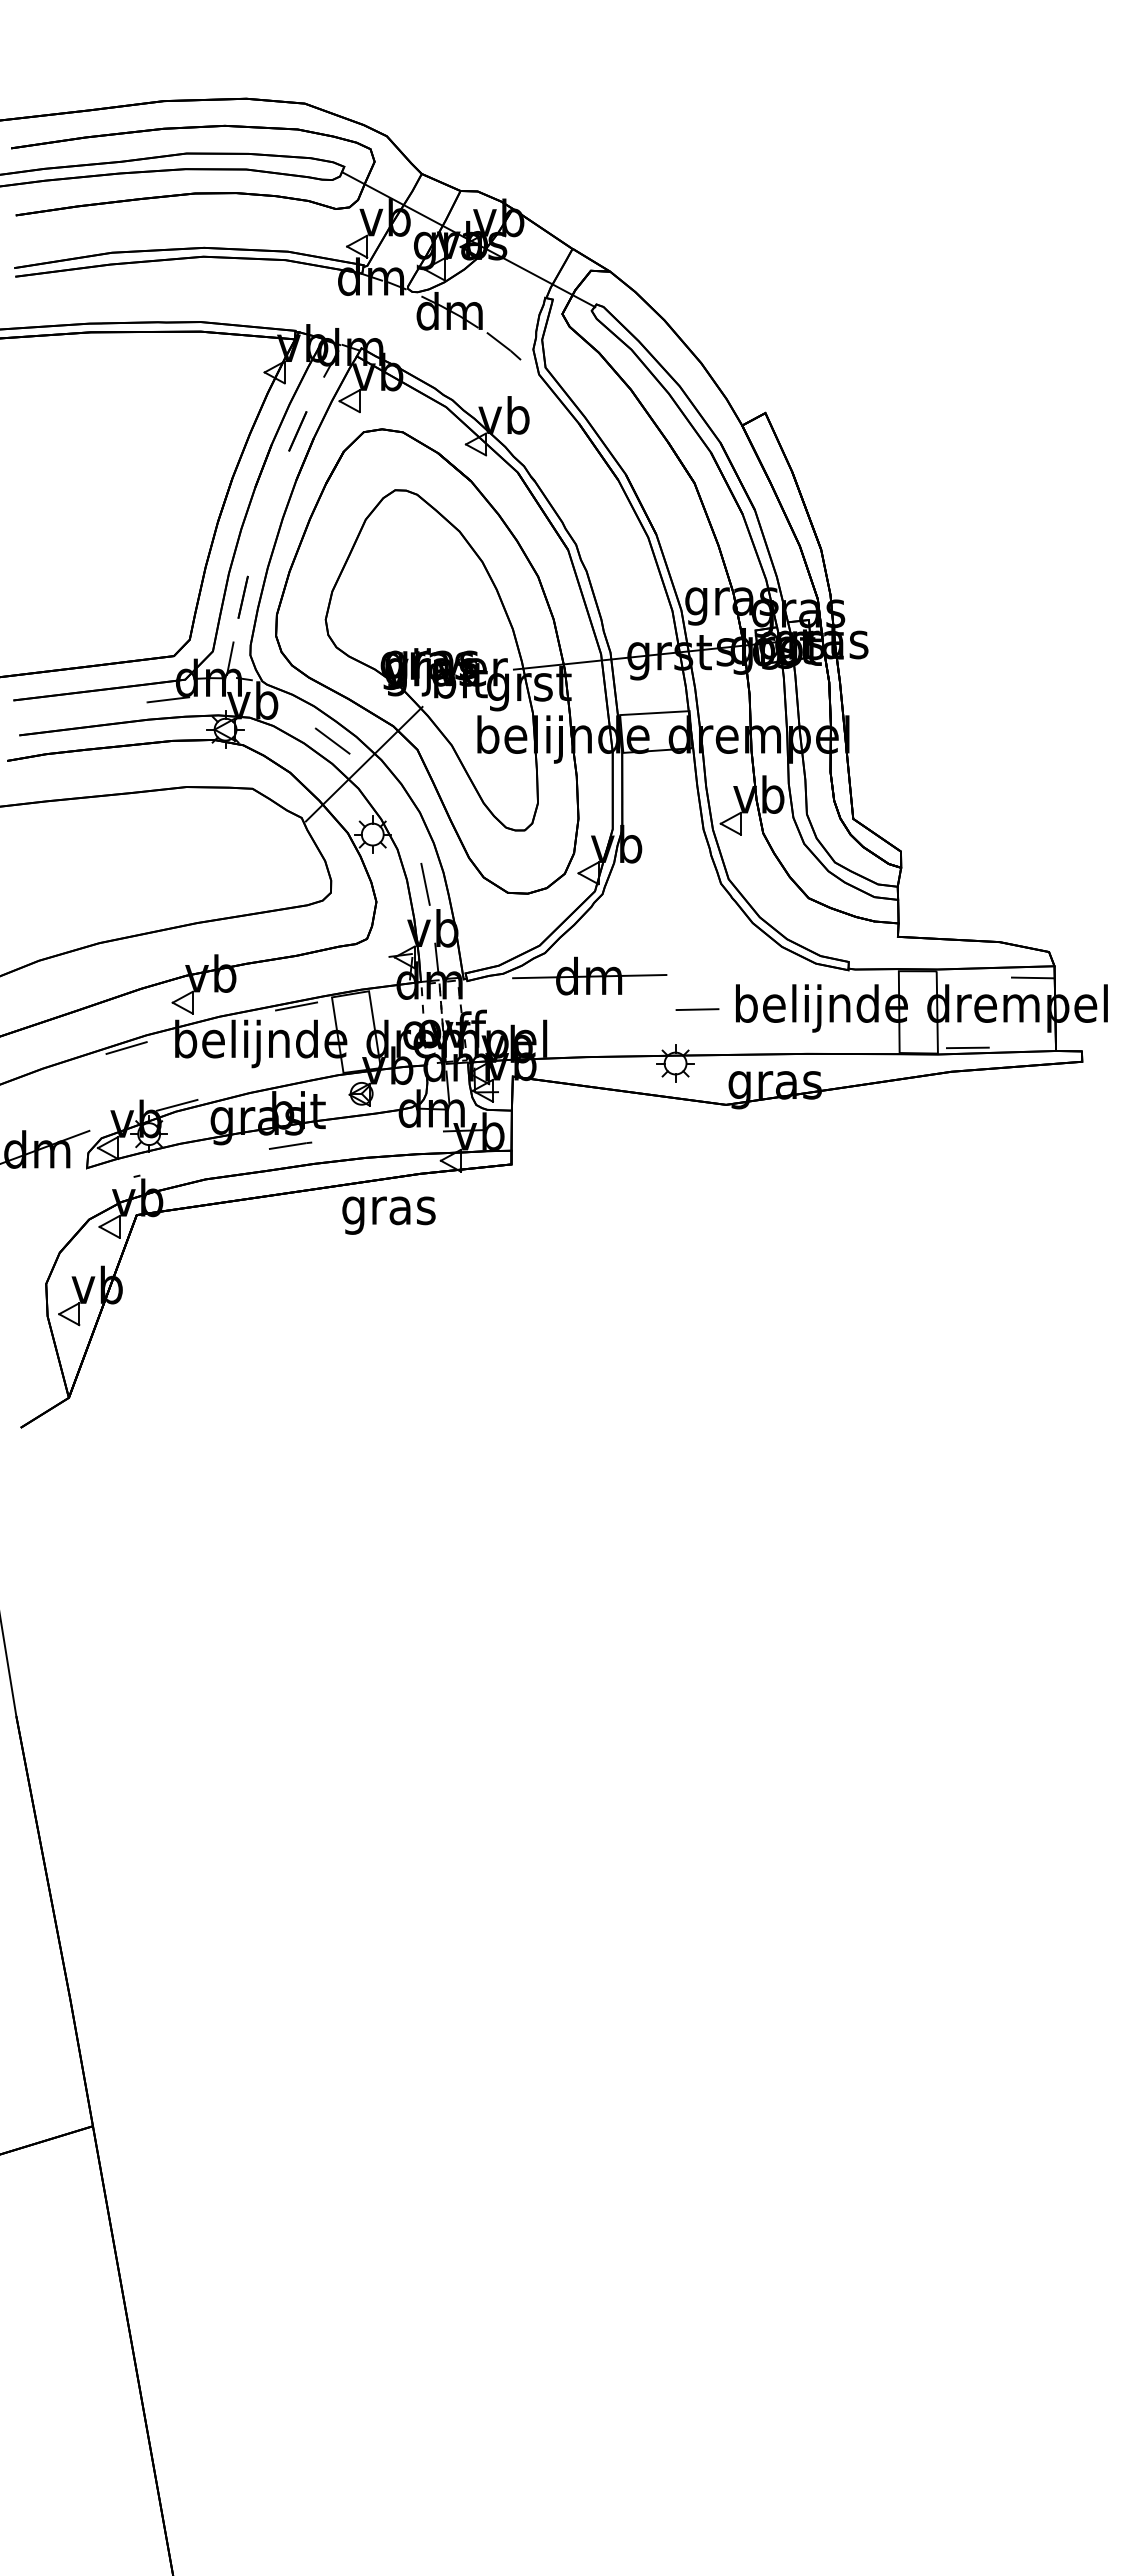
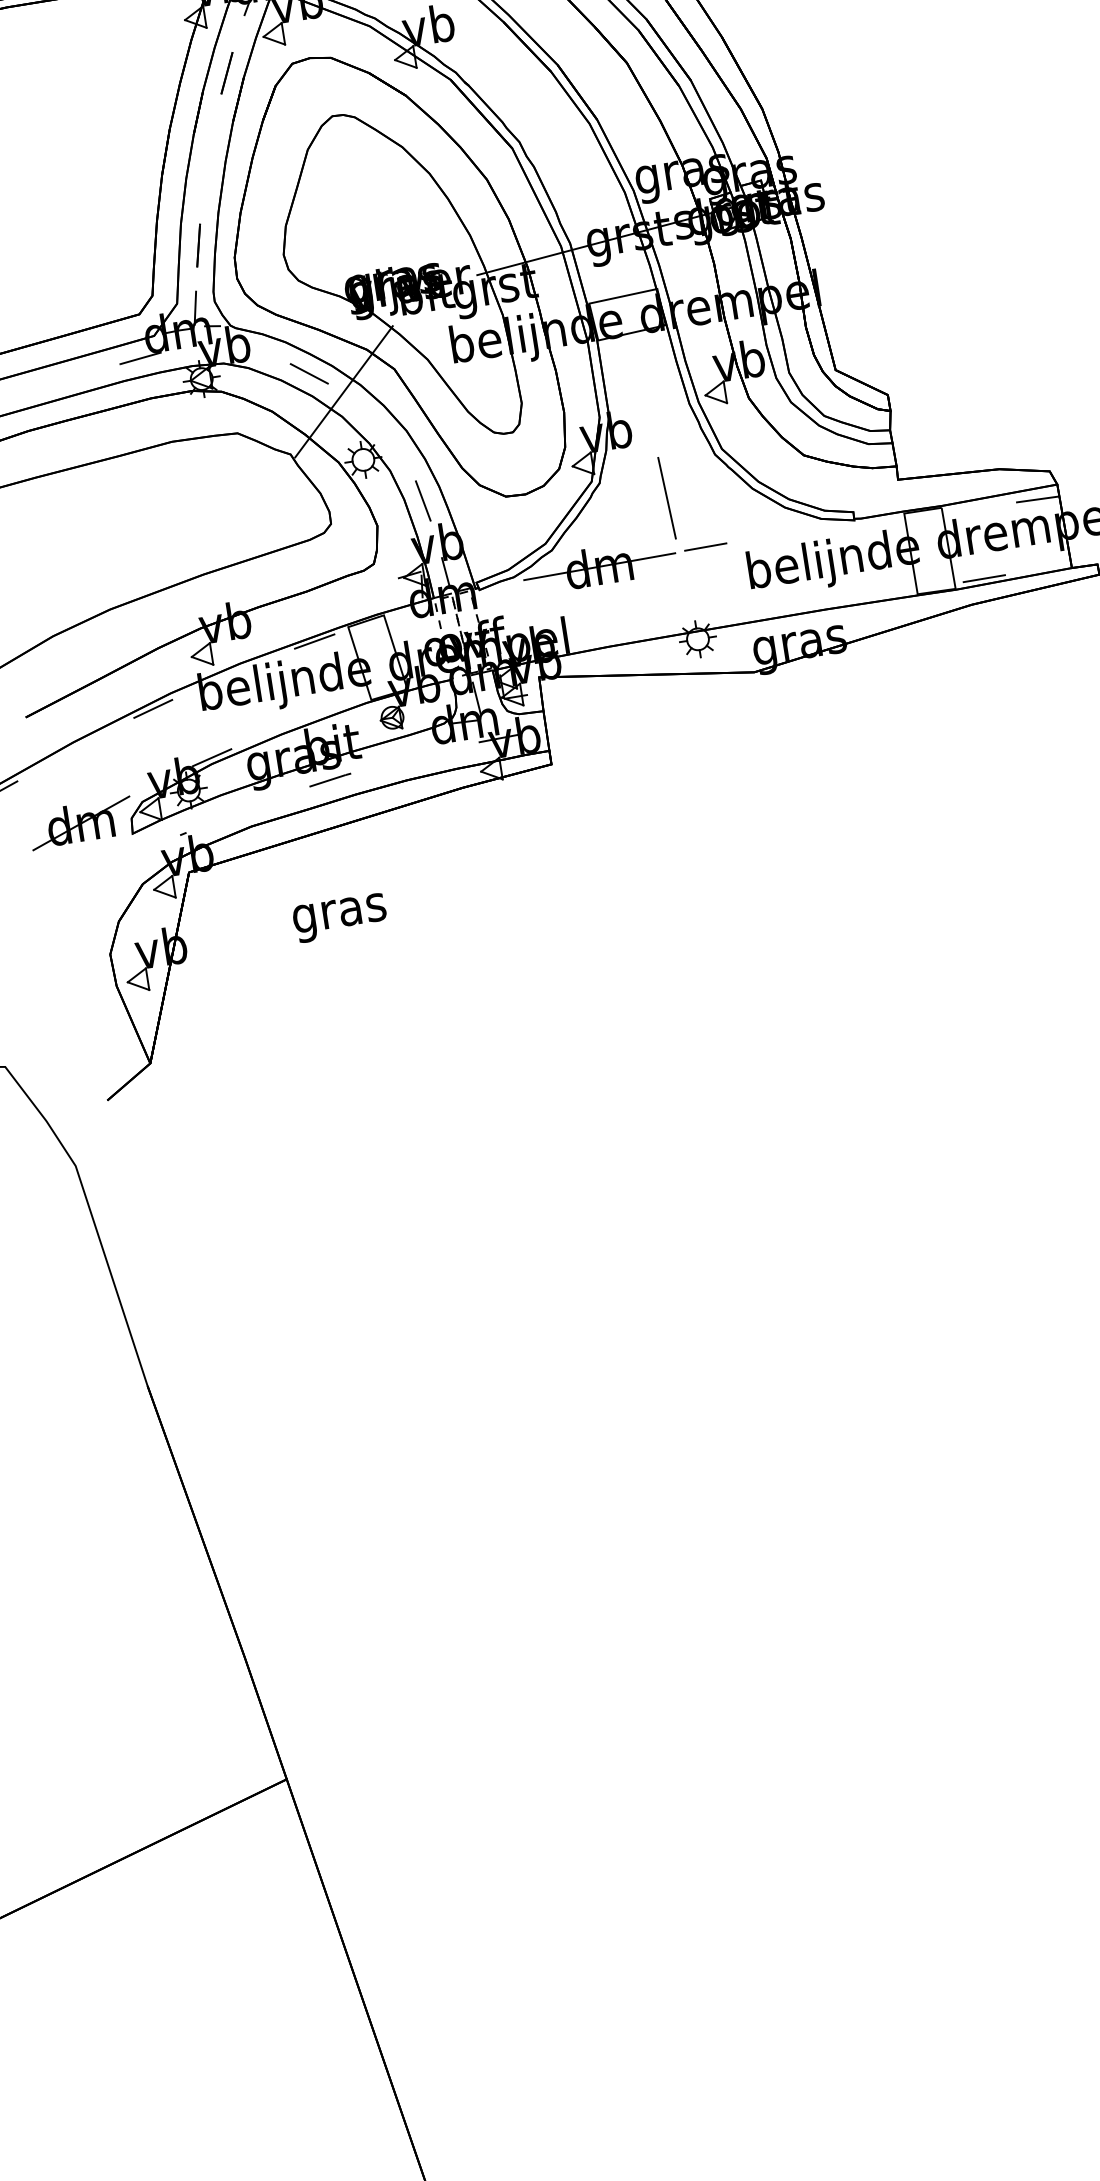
line: (666, 919) -> (666, 498), added
line: (697, 1009) -> (705, 546), moved
text: (388, 1215) -> (339, 918), moved

